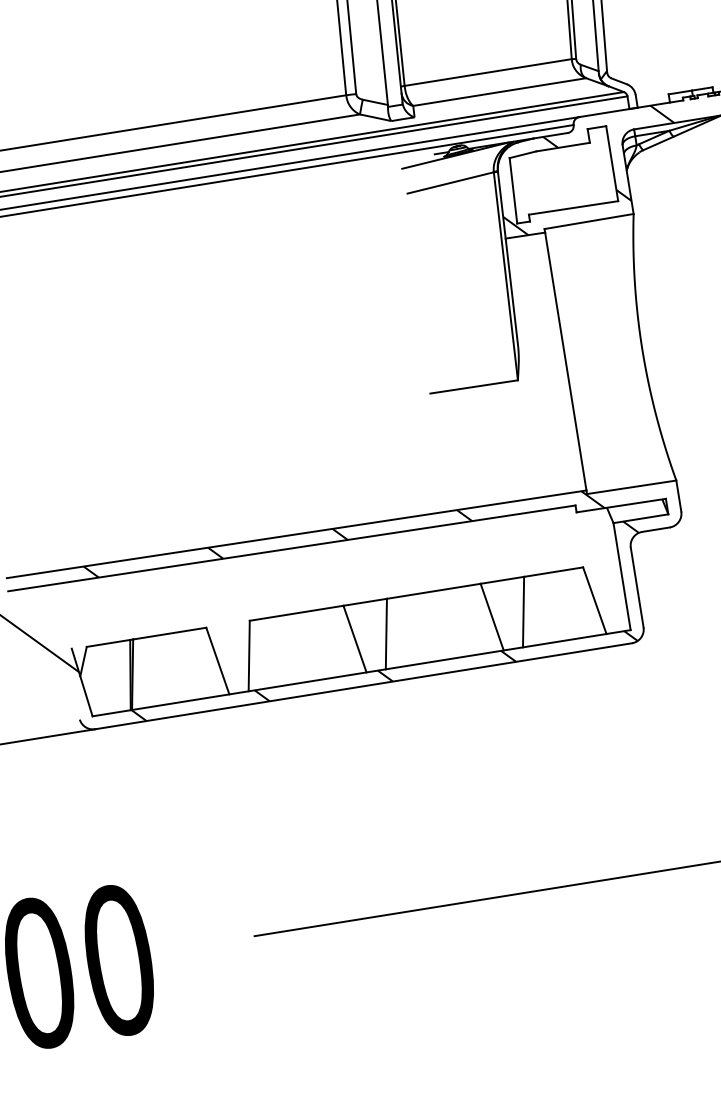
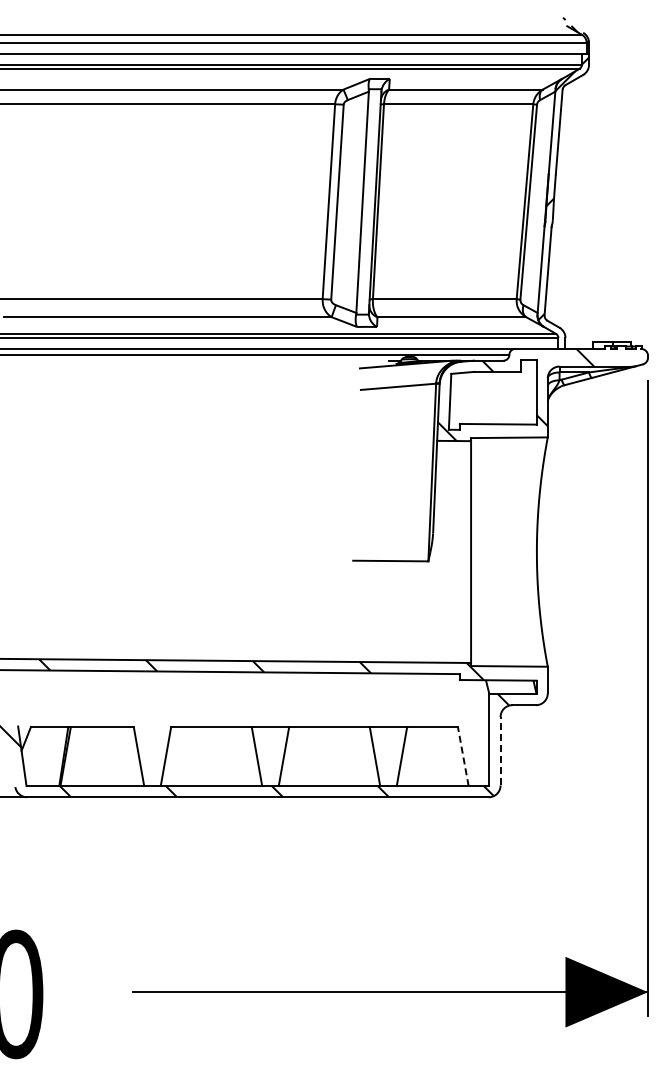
line: (636, 586) -> (500, 750), solid -> dashed
line: (595, 600) -> (463, 756), solid -> dashed

